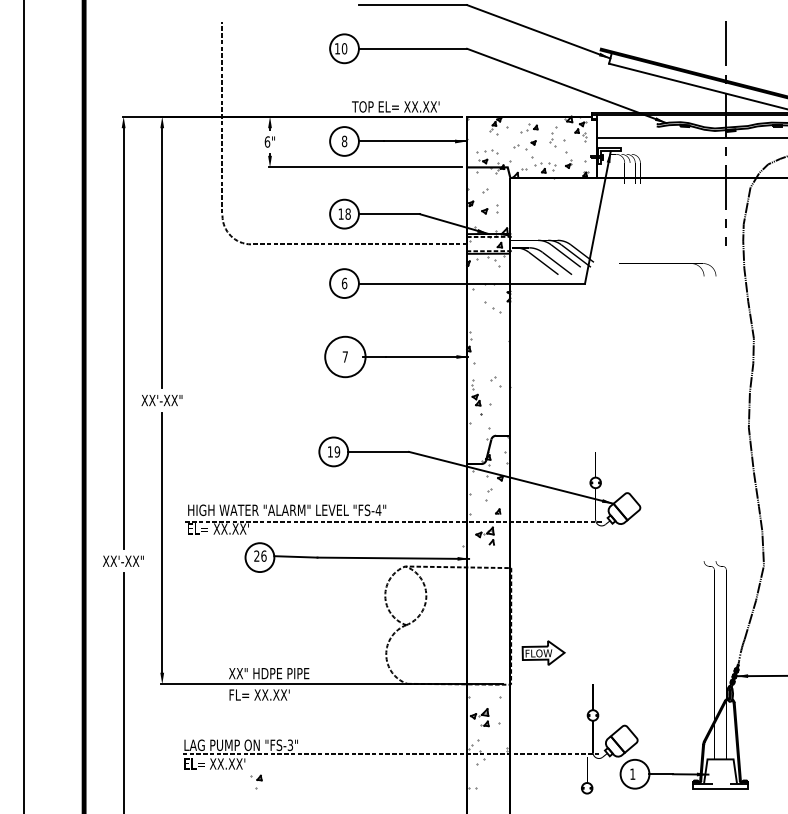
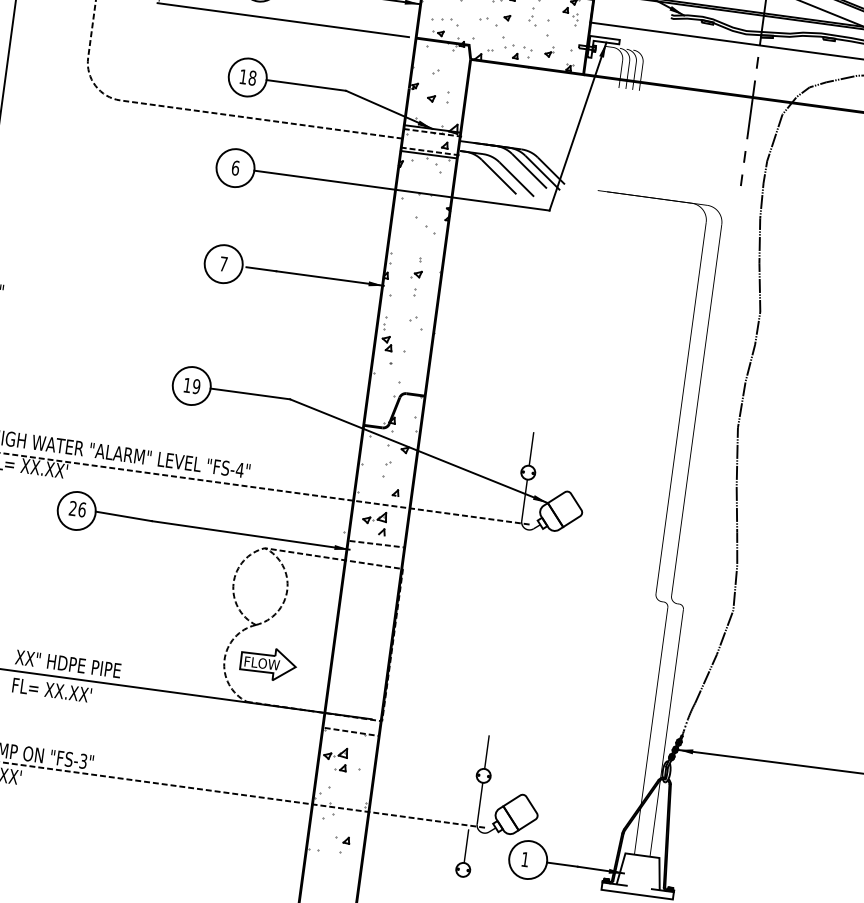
part: (491, 346) -> (416, 276), added
circle: (344, 356) -> (222, 263), size x0.71
line: (488, 551) -> (376, 543), added
part: (543, 652) -> (268, 663), moved
line: (488, 695) -> (350, 731), added
part: (256, 781) -> (342, 844), moved

